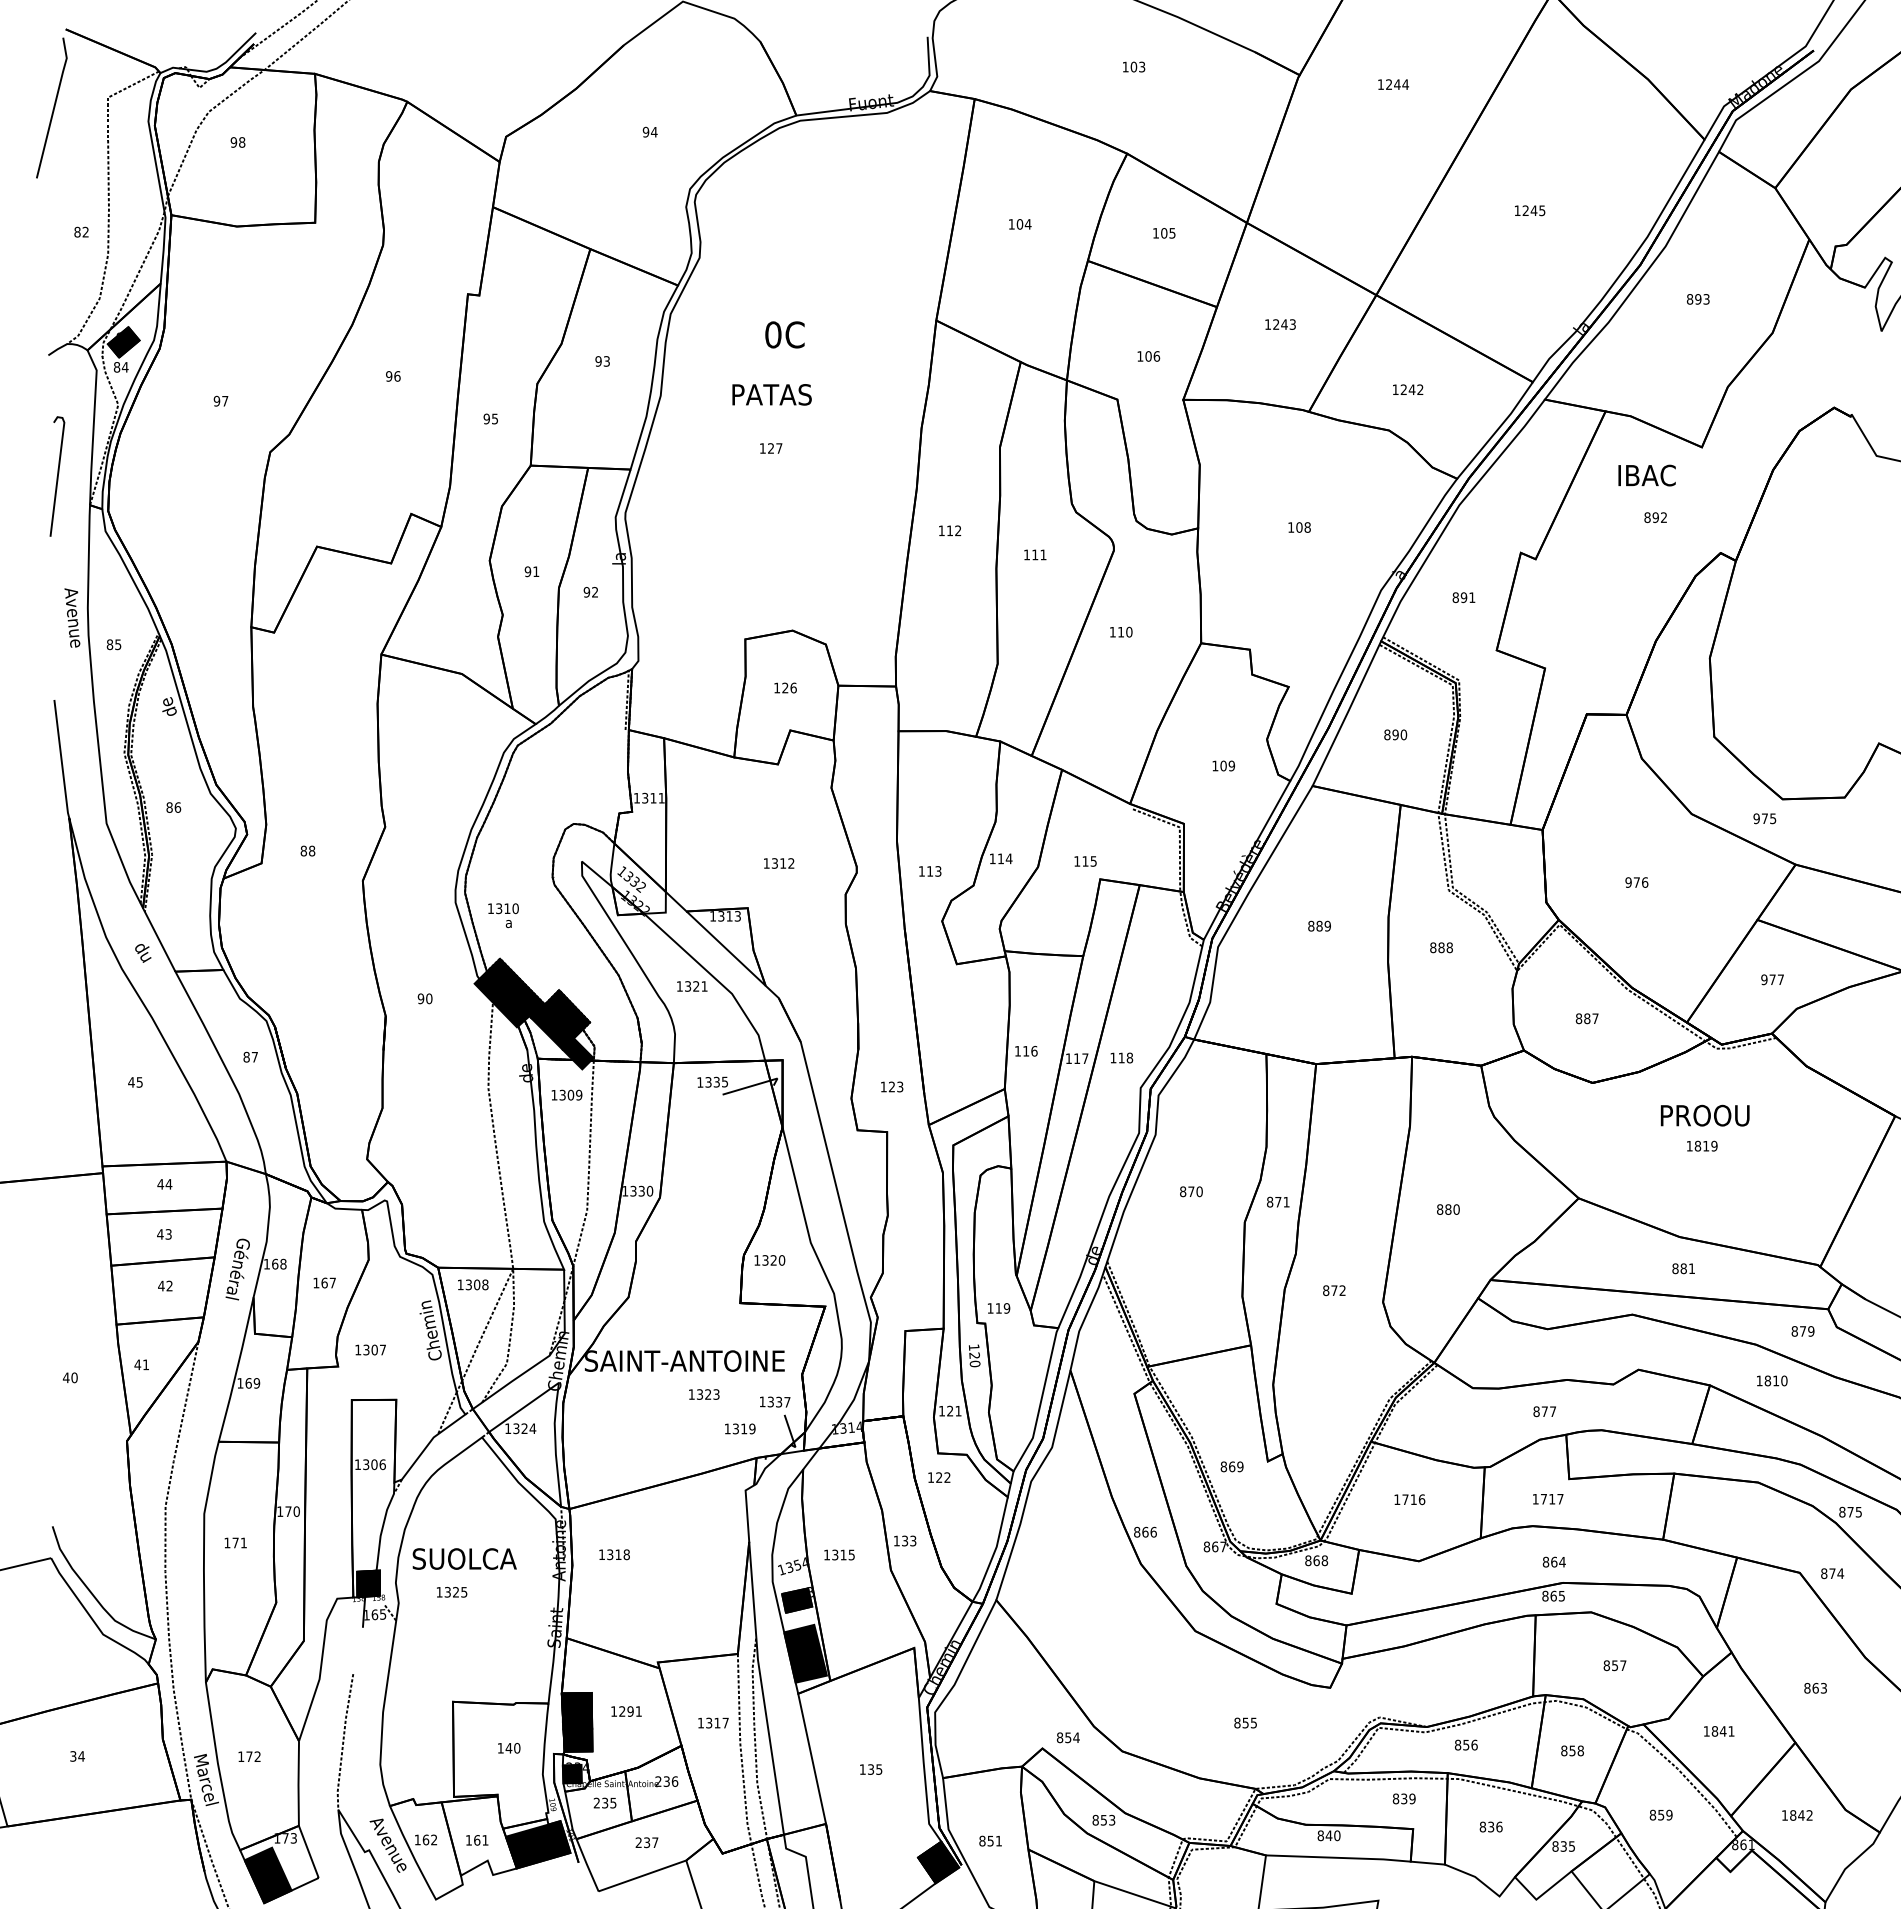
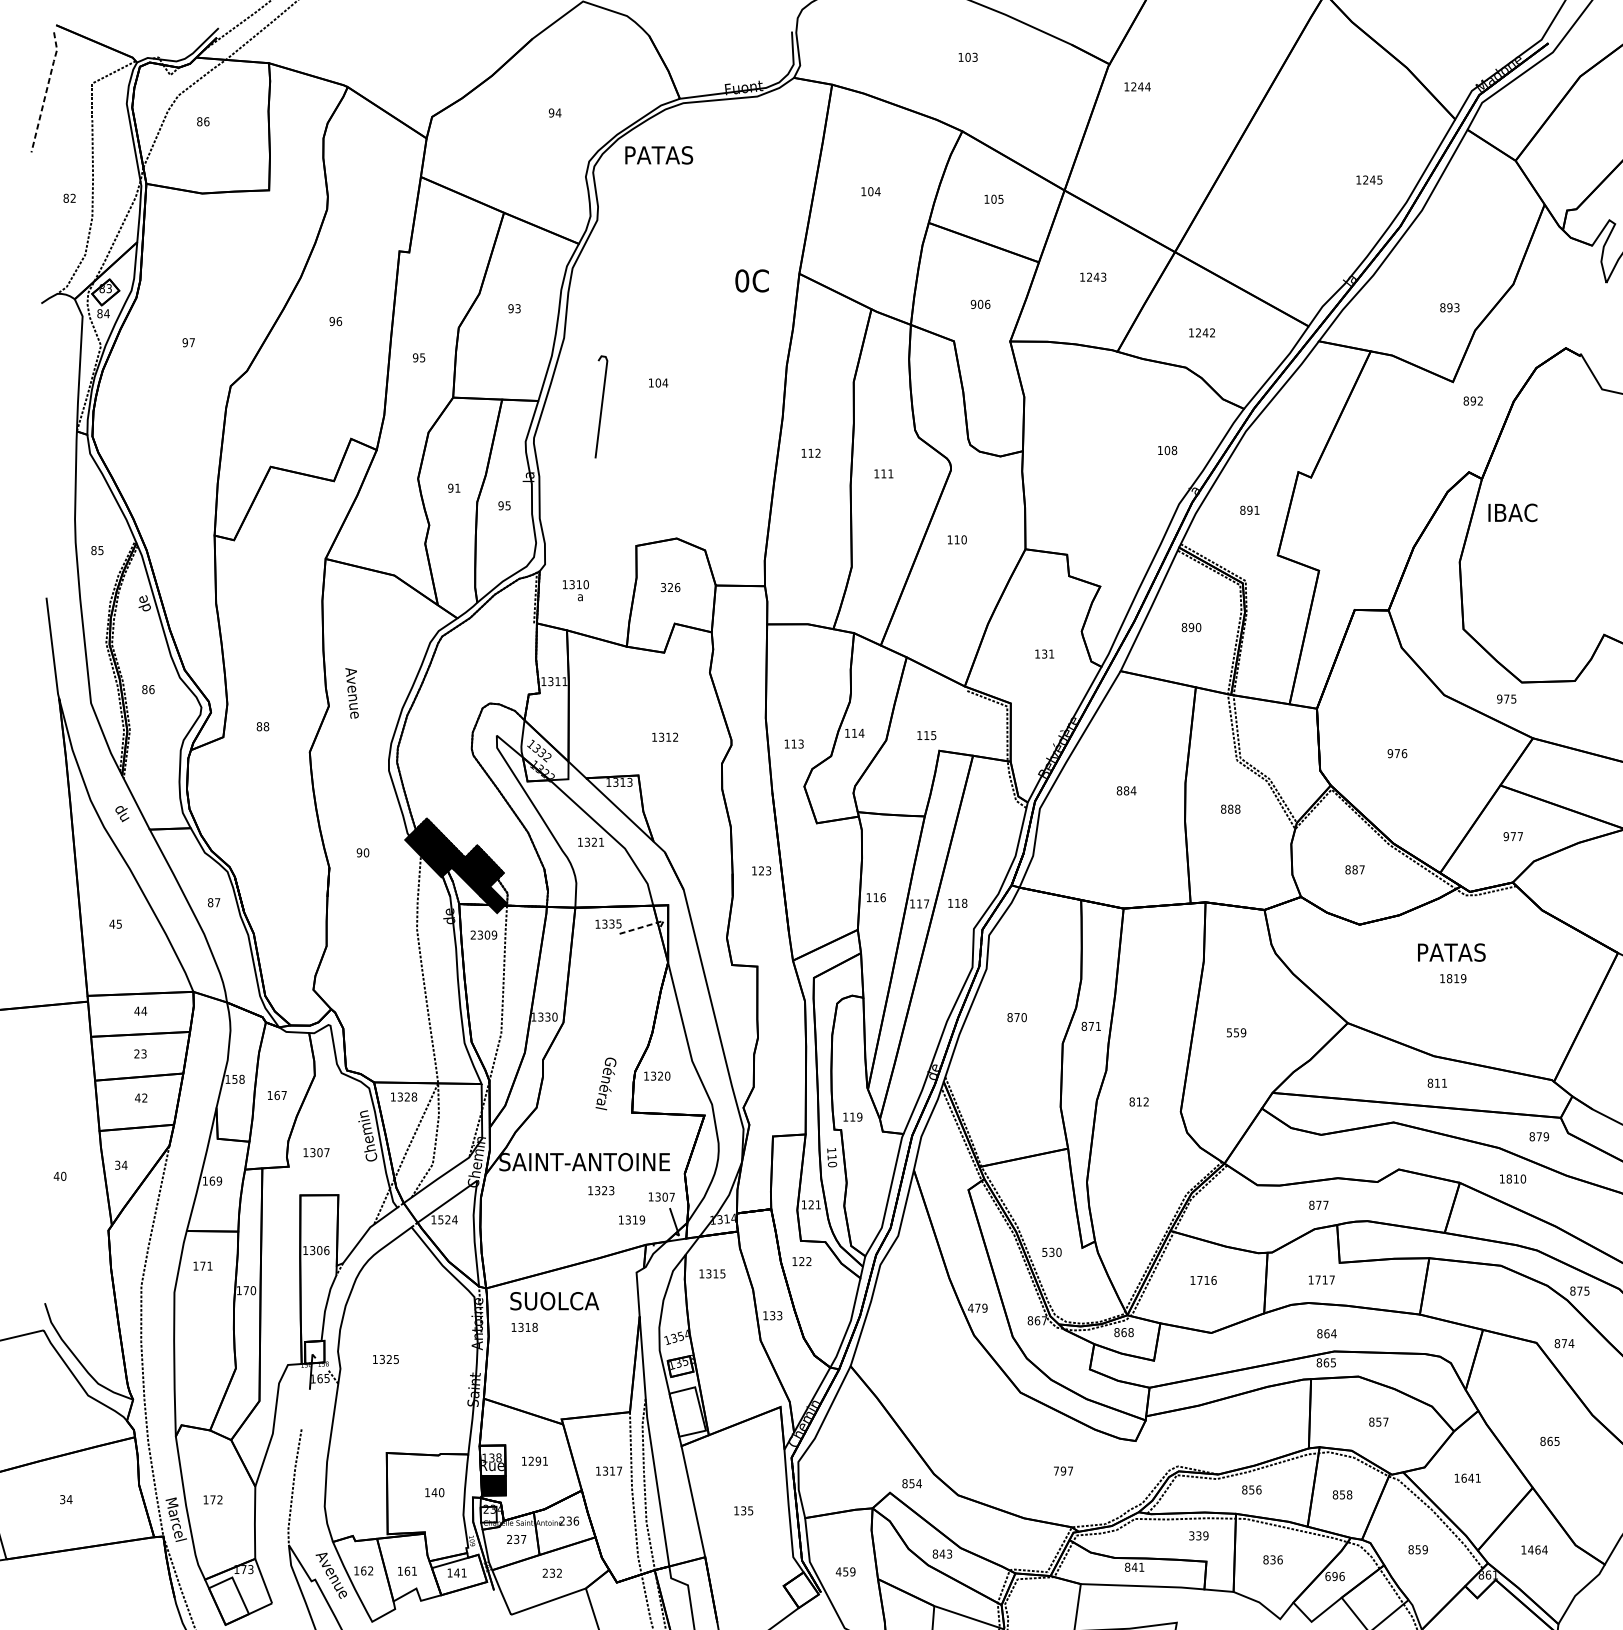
text: (1393, 84) -> (1137, 86), moved
line: (54, 106) -> (46, 91), solid -> dashed
text: (237, 142) -> (202, 121), 98 -> 86
text: (1530, 210) -> (1369, 179), moved
text: (1698, 299) -> (1450, 307), moved
text: (784, 334) -> (751, 280), moved
fill: (123, 342) -> (105, 292), removed
text: (1140, 356) -> (973, 304), 106 -> 906
text: (771, 394) -> (658, 155), moved
text: (774, 448) -> (661, 383), 127 -> 104
text: (1646, 475) -> (1512, 512), moved
line: (57, 476) -> (601, 406), moved
text: (1655, 517) -> (1473, 400), moved
text: (1299, 527) -> (1167, 450), moved
text: (595, 591) -> (508, 505), 92 -> 95
text: (72, 617) -> (352, 692), moved
text: (777, 687) -> (663, 587), 126 -> 326
text: (1227, 765) -> (1047, 653), 109 -> 131
text: (503, 915) -> (575, 590), moved
text: (1327, 925) -> (1133, 790), 889 -> 884
line: (754, 1085) -> (644, 926), solid -> dashed
text: (892, 1086) -> (761, 870), moved
text: (554, 1094) -> (473, 934), 1309 -> 2309
text: (1711, 1115) -> (1461, 952), PROOU -> PATAS
text: (1448, 1209) -> (1236, 1032), 880 -> 559
text: (160, 1234) -> (137, 1054), 43 -> 23
text: (275, 1263) -> (235, 1078), 168 -> 158
text: (1683, 1268) -> (1437, 1083), 881 -> 811
text: (237, 1269) -> (605, 1083), moved
text: (477, 1284) -> (407, 1096), 1308 -> 1328
text: (1334, 1290) -> (1139, 1101), 872 -> 812
text: (974, 1355) -> (831, 1157), 120 -> 110
text: (141, 1364) -> (120, 1165), 41 -> 34
text: (779, 1401) -> (665, 1196), 1337 -> 1307
text: (516, 1428) -> (440, 1219), 1324 -> 1524
text: (1231, 1466) -> (1051, 1252), 869 -> 530
text: (1144, 1531) -> (977, 1307), 866 -> 479
text: (235, 1542) -> (202, 1265), moved
text: (839, 1554) -> (712, 1273), moved
text: (464, 1558) -> (554, 1300), moved
fill: (368, 1583) -> (314, 1351), removed
fill: (797, 1600) -> (680, 1366), removed
fill: (805, 1653) -> (687, 1411), removed
text: (1823, 1687) -> (1556, 1440), 863 -> 865
fill: (576, 1710) -> (492, 1460), removed
text: (1245, 1722) -> (1063, 1470), 855 -> 797
text: (1714, 1731) -> (1463, 1478), 1841 -> 1641
fill: (571, 1773) -> (487, 1514), removed
text: (1395, 1798) -> (1191, 1535), 839 -> 339
text: (613, 1803) -> (523, 1539), 235 -> 237
text: (1801, 1815) -> (1537, 1550), 1842 -> 1464
text: (1103, 1820) -> (942, 1554), 853 -> 843
text: (1337, 1835) -> (1141, 1567), 840 -> 841
text: (990, 1840) -> (845, 1571), 851 -> 459
text: (655, 1842) -> (559, 1573), 237 -> 232
fill: (537, 1844) -> (458, 1574), removed
text: (1563, 1846) -> (1334, 1576), 835 -> 696
fill: (938, 1862) -> (801, 1590), removed
fill: (267, 1875) -> (228, 1601), removed

